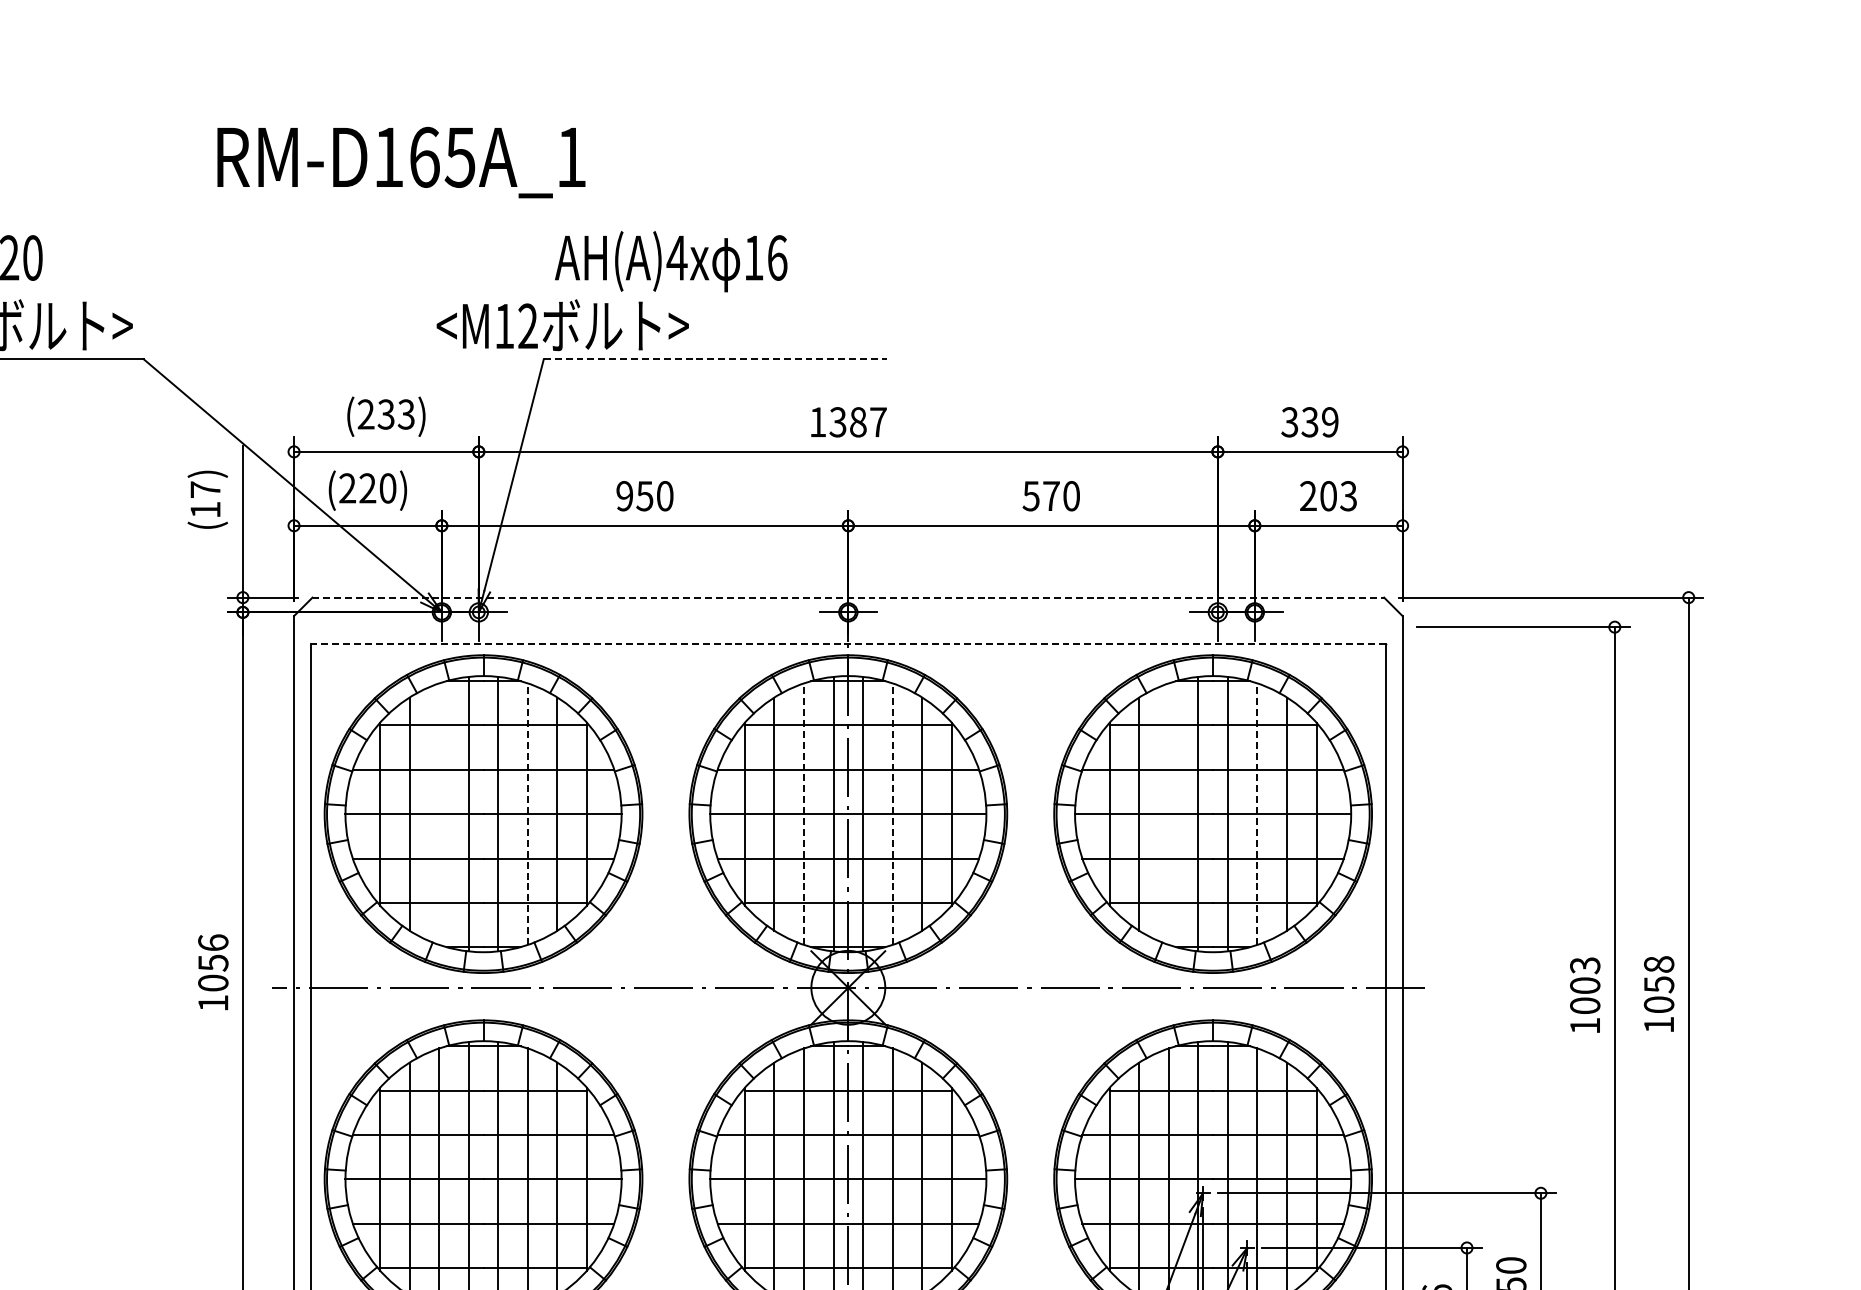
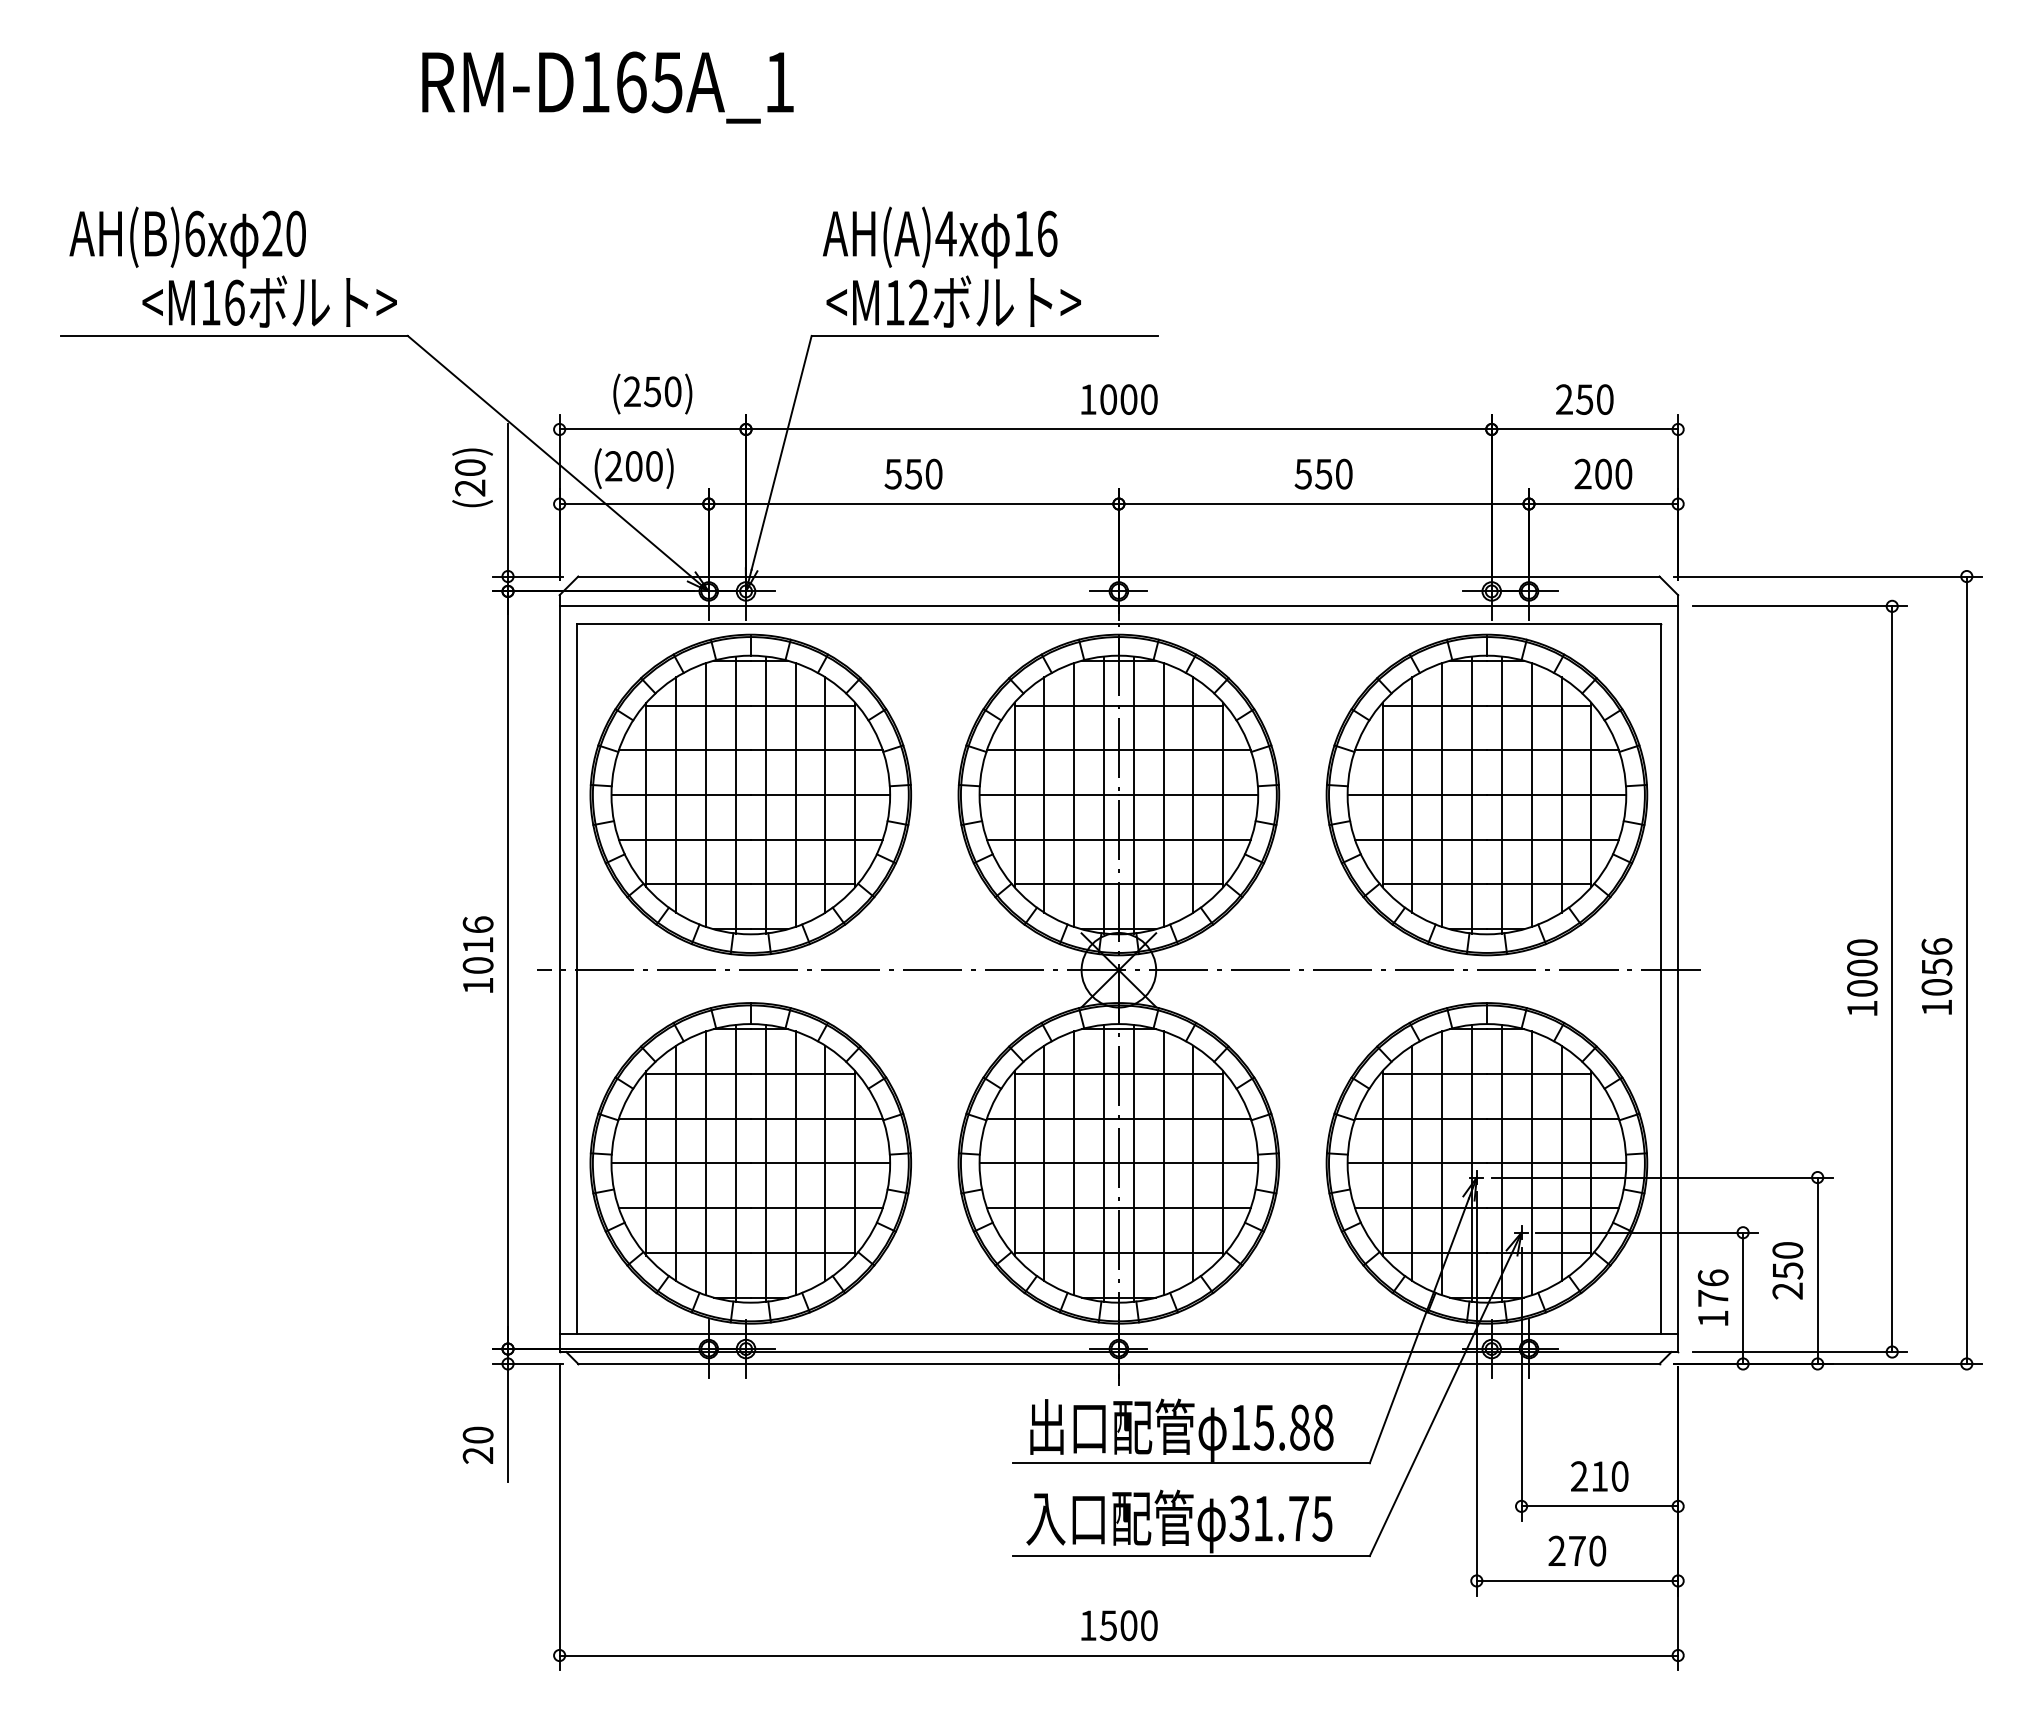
text: (400, 162) -> (607, 87), moved
text: (562, 325) -> (953, 301), moved
line: (716, 358) -> (985, 335), dashed -> solid
text: (397, 414) -> (663, 391), (233) -> (250)
text: (857, 422) -> (1128, 399), 1387 -> 1000
text: (1309, 422) -> (1584, 399), 339 -> 250
text: (367, 488) -> (633, 466), (220) -> (200)
text: (623, 495) -> (892, 473), 950 -> 550
text: (1348, 495) -> (1623, 473), 203 -> 200
text: (1051, 496) -> (1323, 474), 570 -> 550
text: (205, 499) -> (470, 477), (17) -> (20)
line: (847, 597) -> (1118, 576), dashed -> solid
line: (847, 627) -> (1118, 606), added
line: (847, 644) -> (1118, 623), dashed -> solid
line: (439, 813) -> (706, 794), added
line: (1169, 813) -> (1442, 794), added
line: (527, 814) -> (795, 795), dashed -> solid
line: (804, 814) -> (1074, 795), dashed -> solid
line: (892, 814) -> (1163, 795), dashed -> solid
line: (1257, 814) -> (1531, 795), dashed -> solid
text: (213, 963) -> (478, 945), 1056 -> 1016
text: (1658, 964) -> (1936, 946), 1058 -> 1056
text: (1585, 965) -> (1862, 947), 1003 -> 1000

